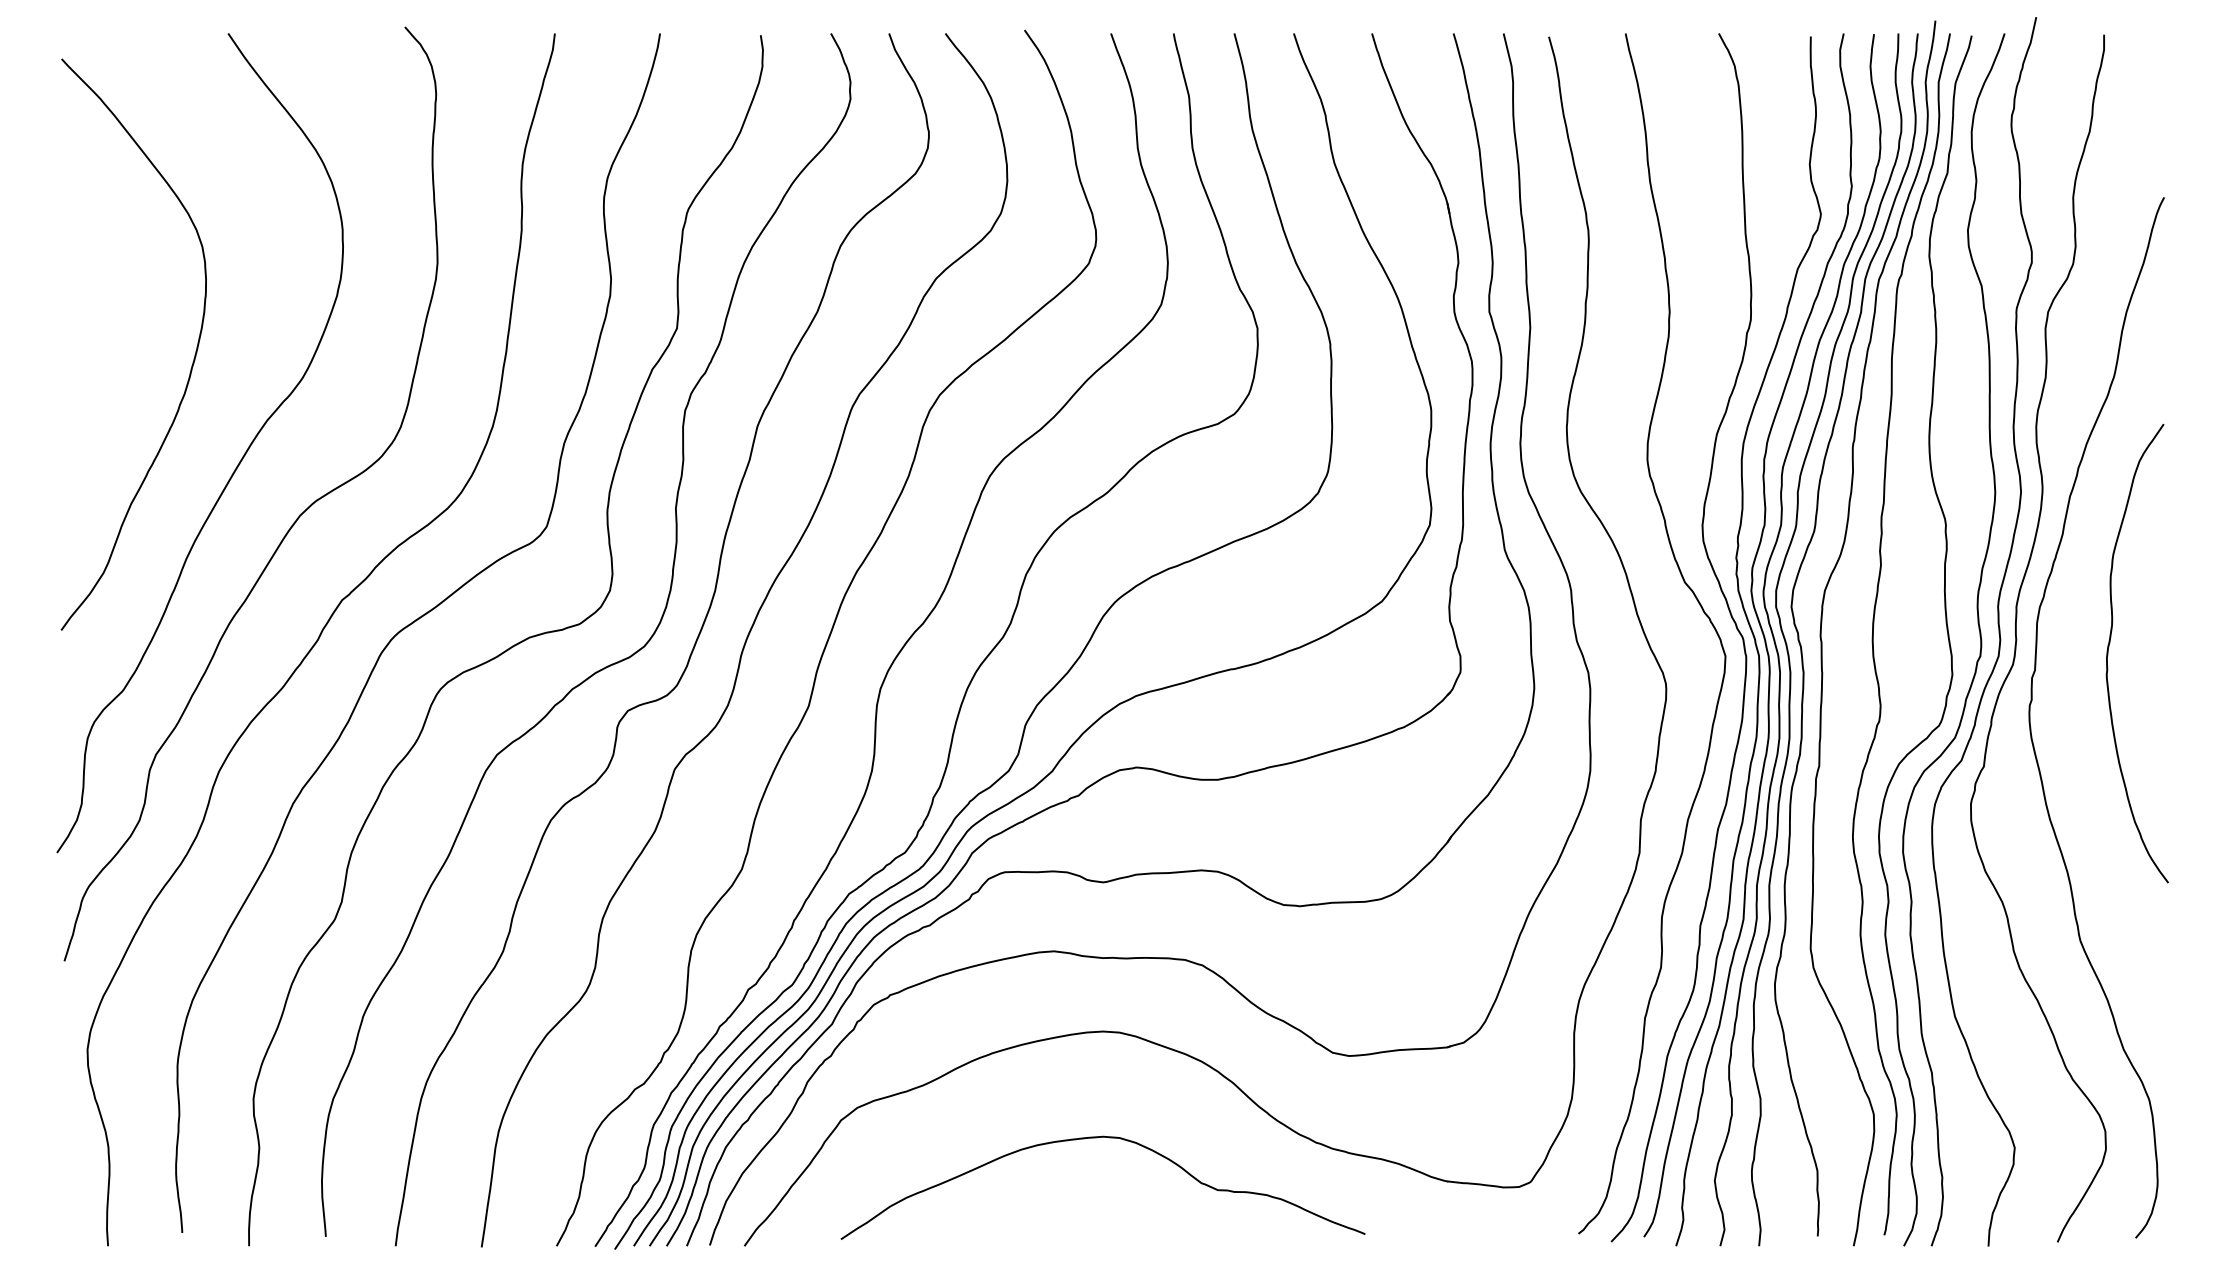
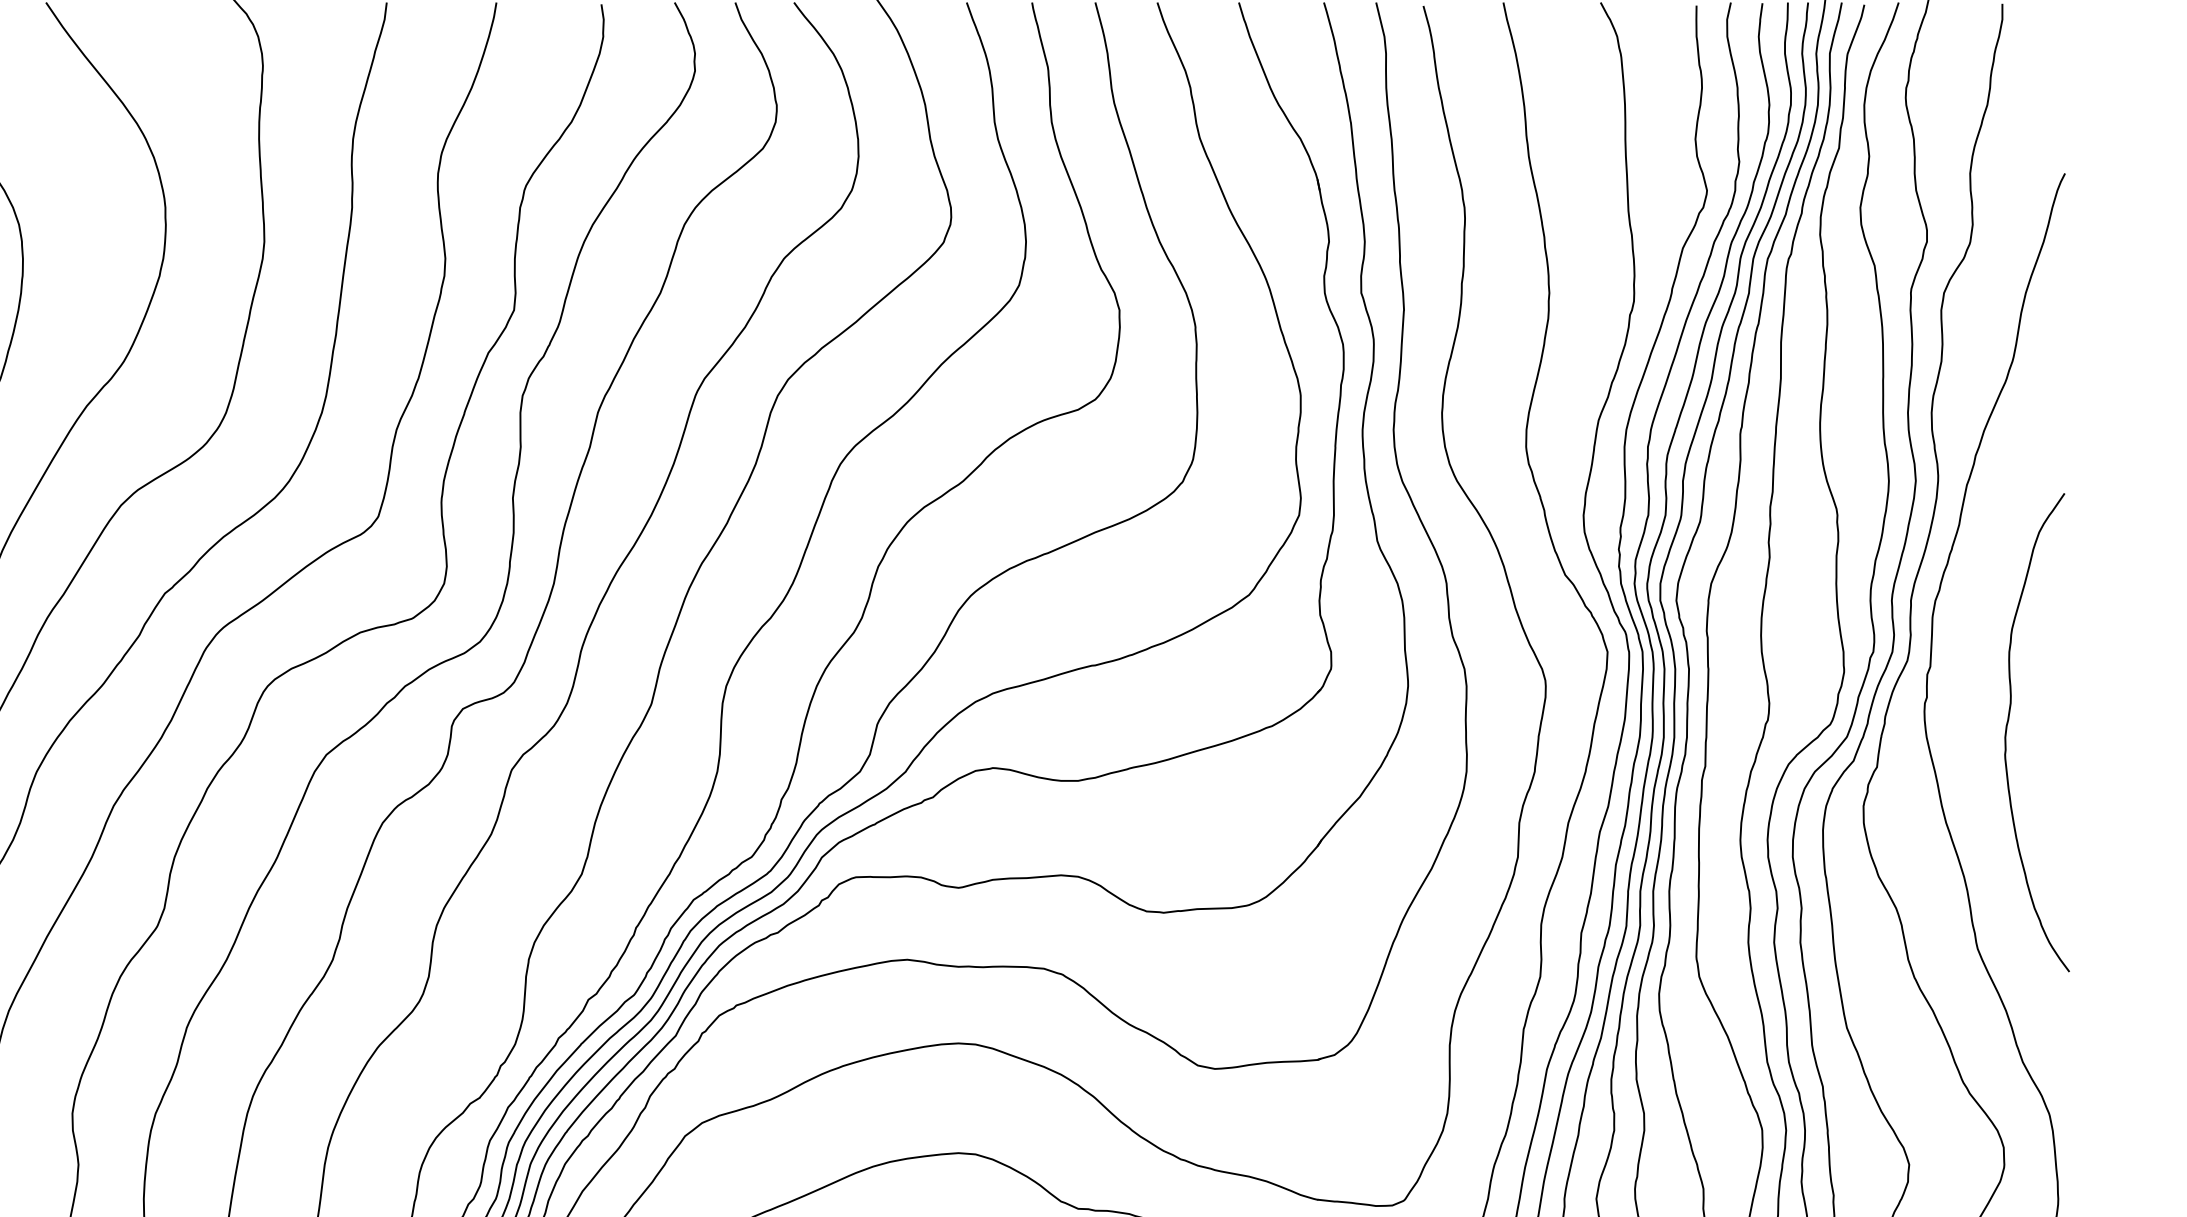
curve: (2109, 647) -> (2008, 726), moved

